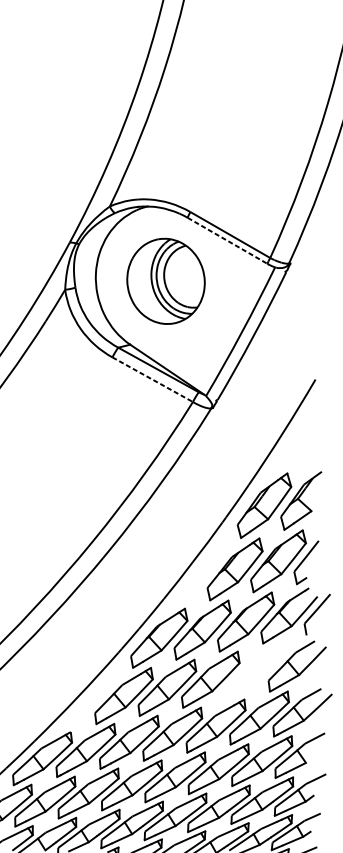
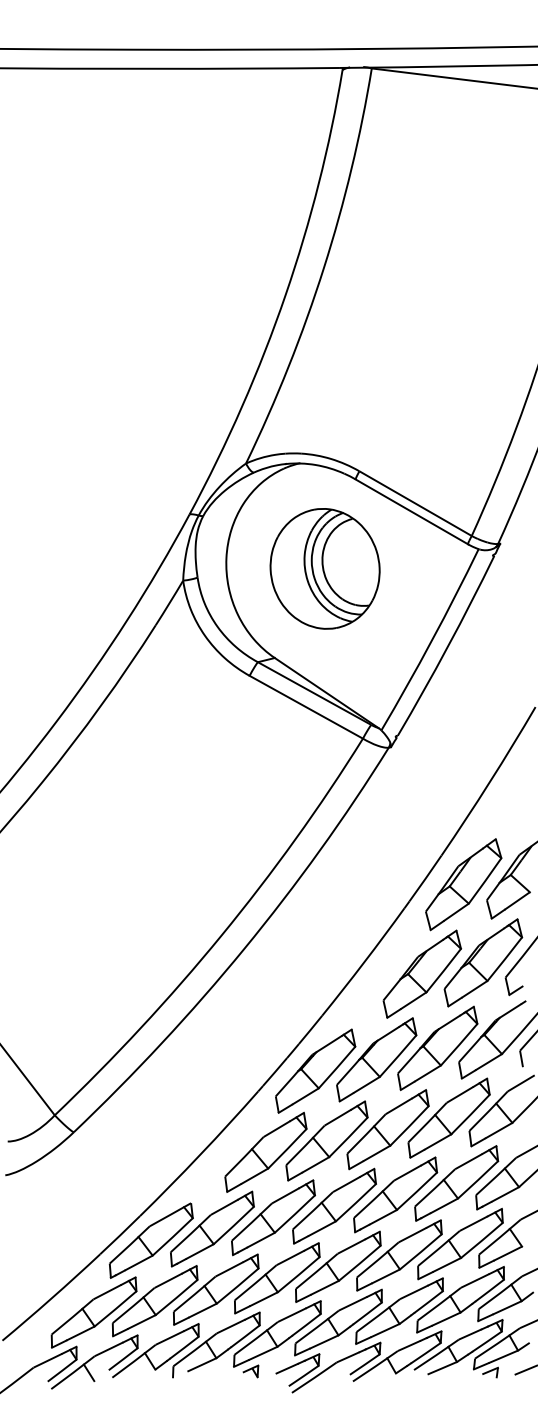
line: (227, 240) -> (411, 511), dashed -> solid
line: (152, 379) -> (306, 707), dashed -> solid
part: (253, 671) -> (448, 1117), added

